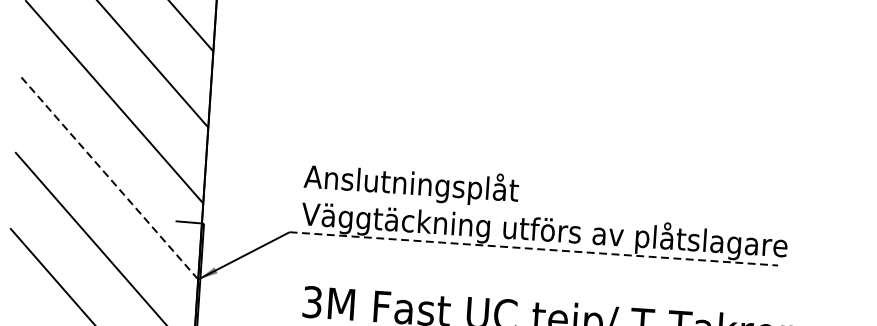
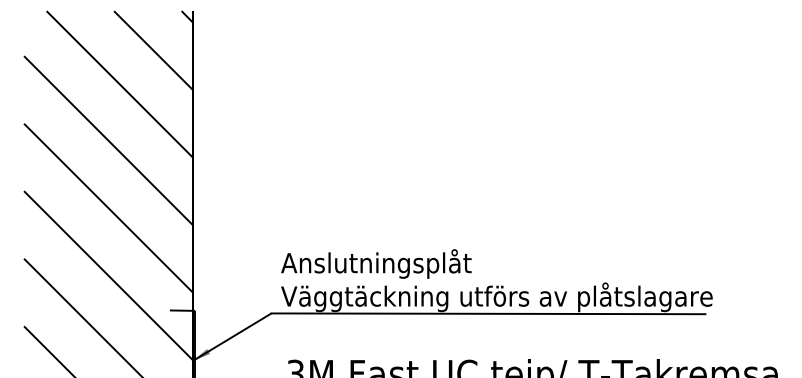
line: (109, 177) -> (108, 275), dashed -> solid
line: (533, 248) -> (488, 313), dashed -> solid

